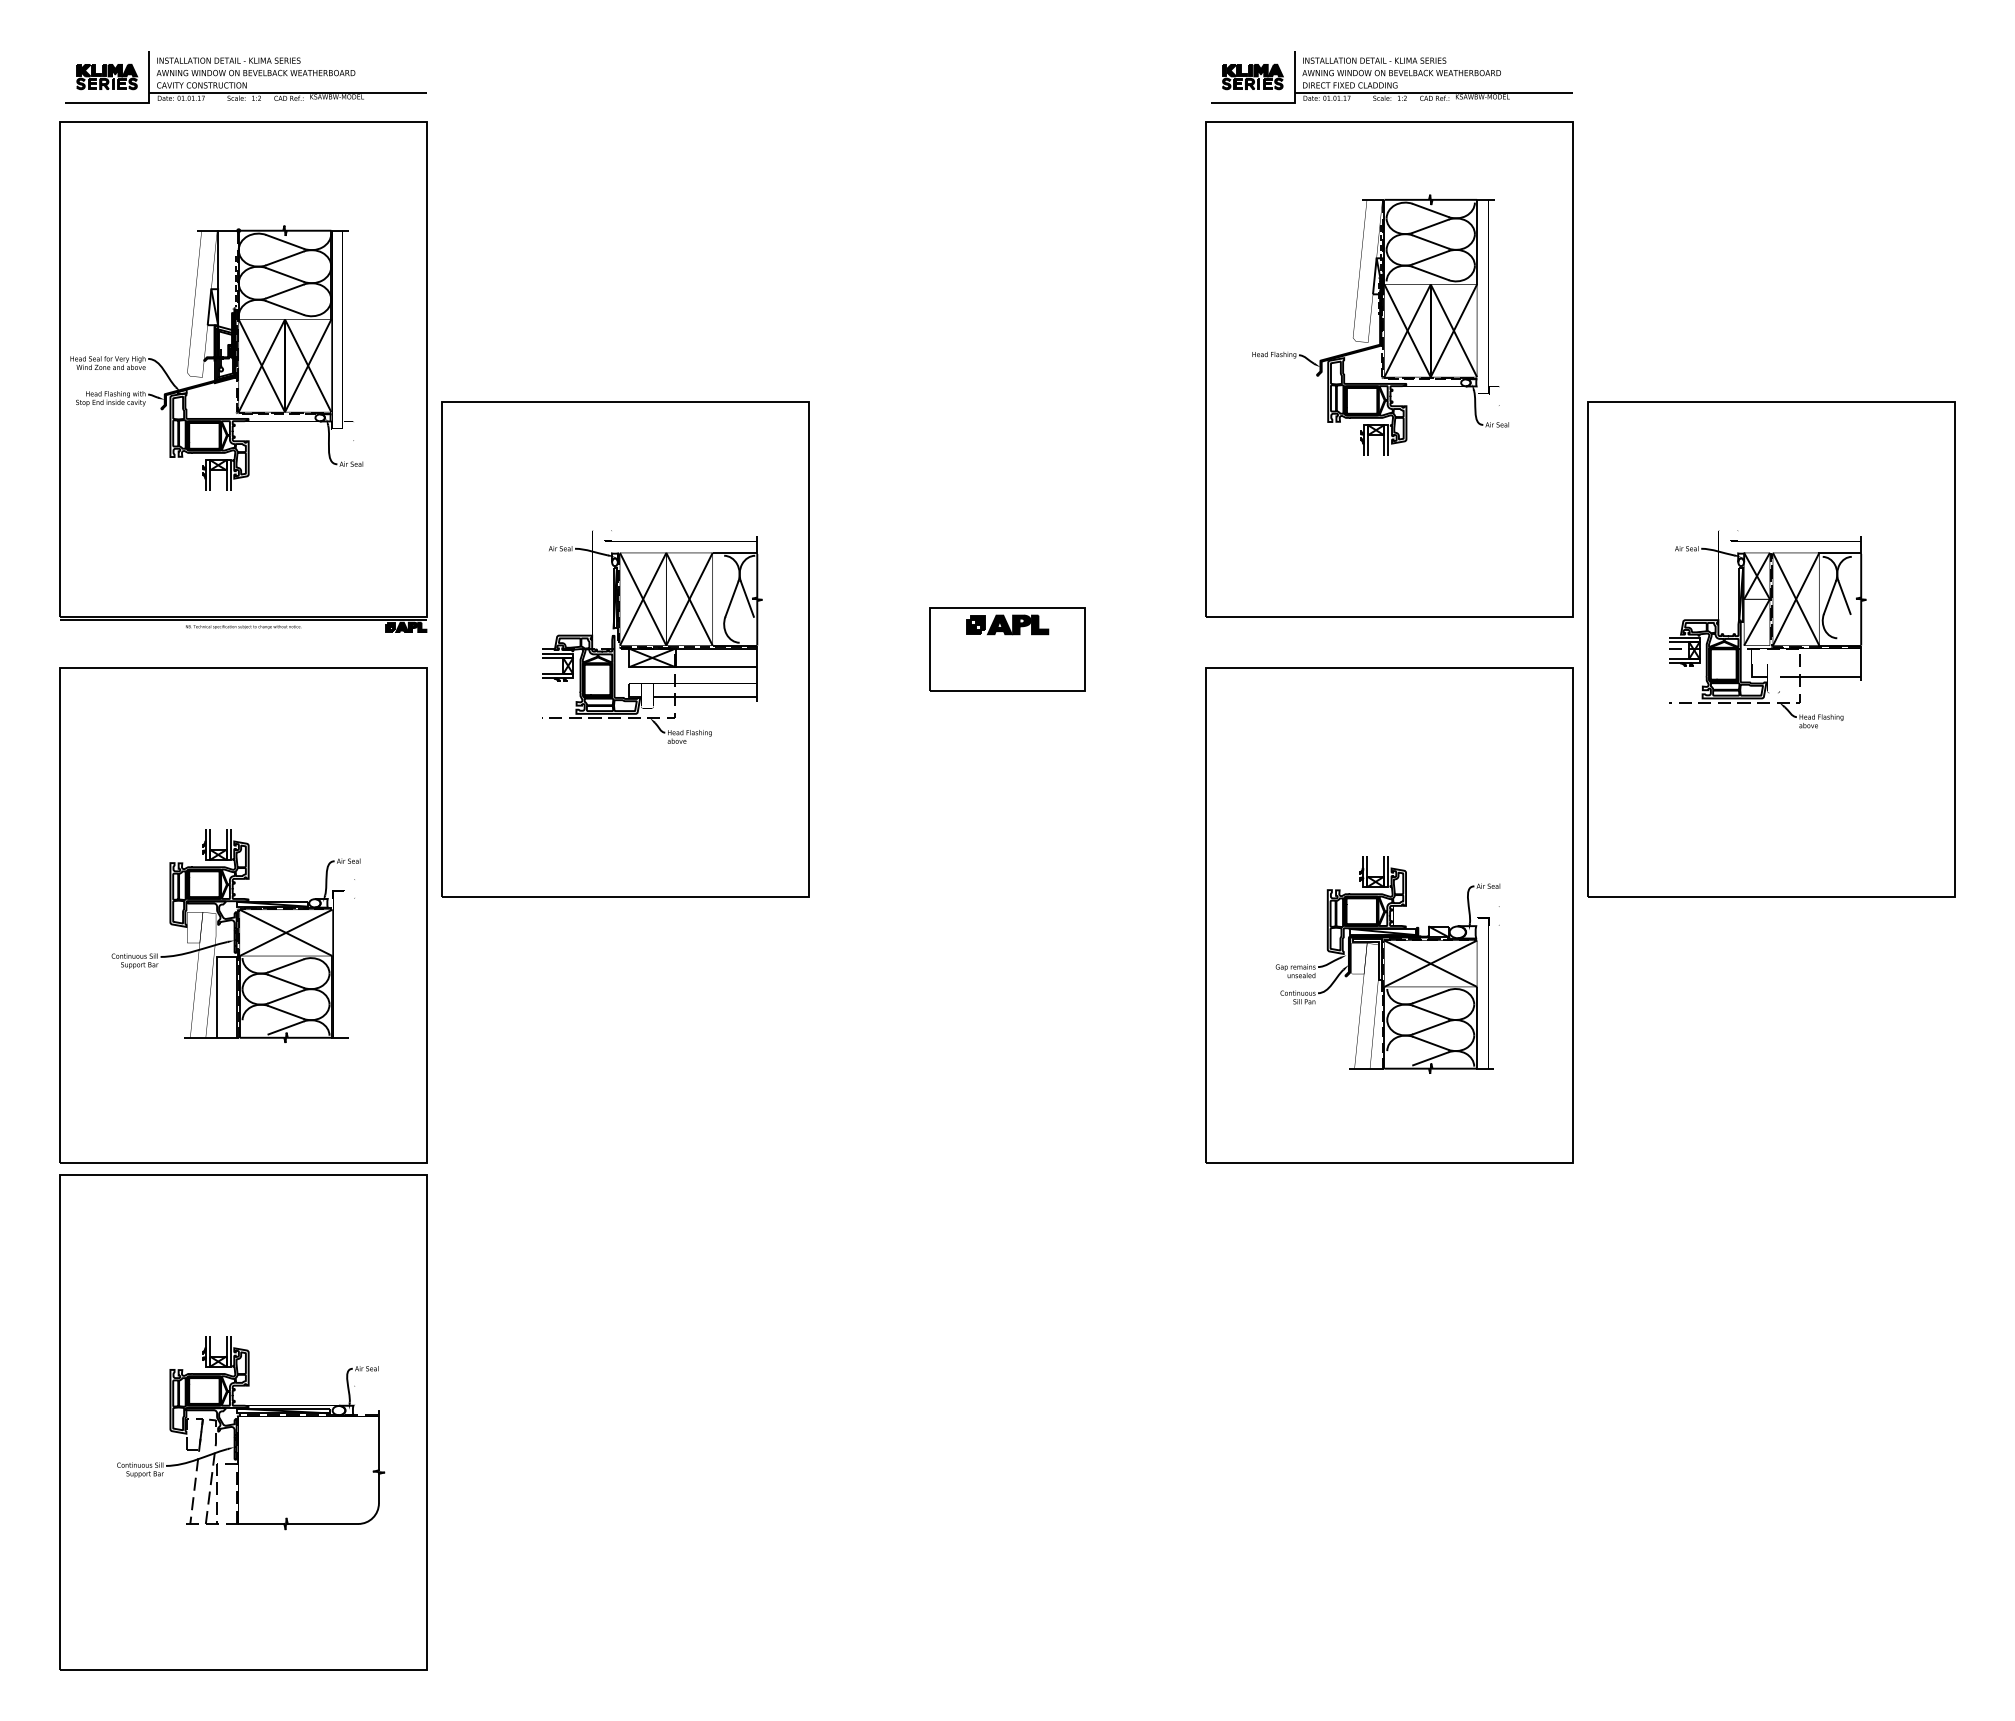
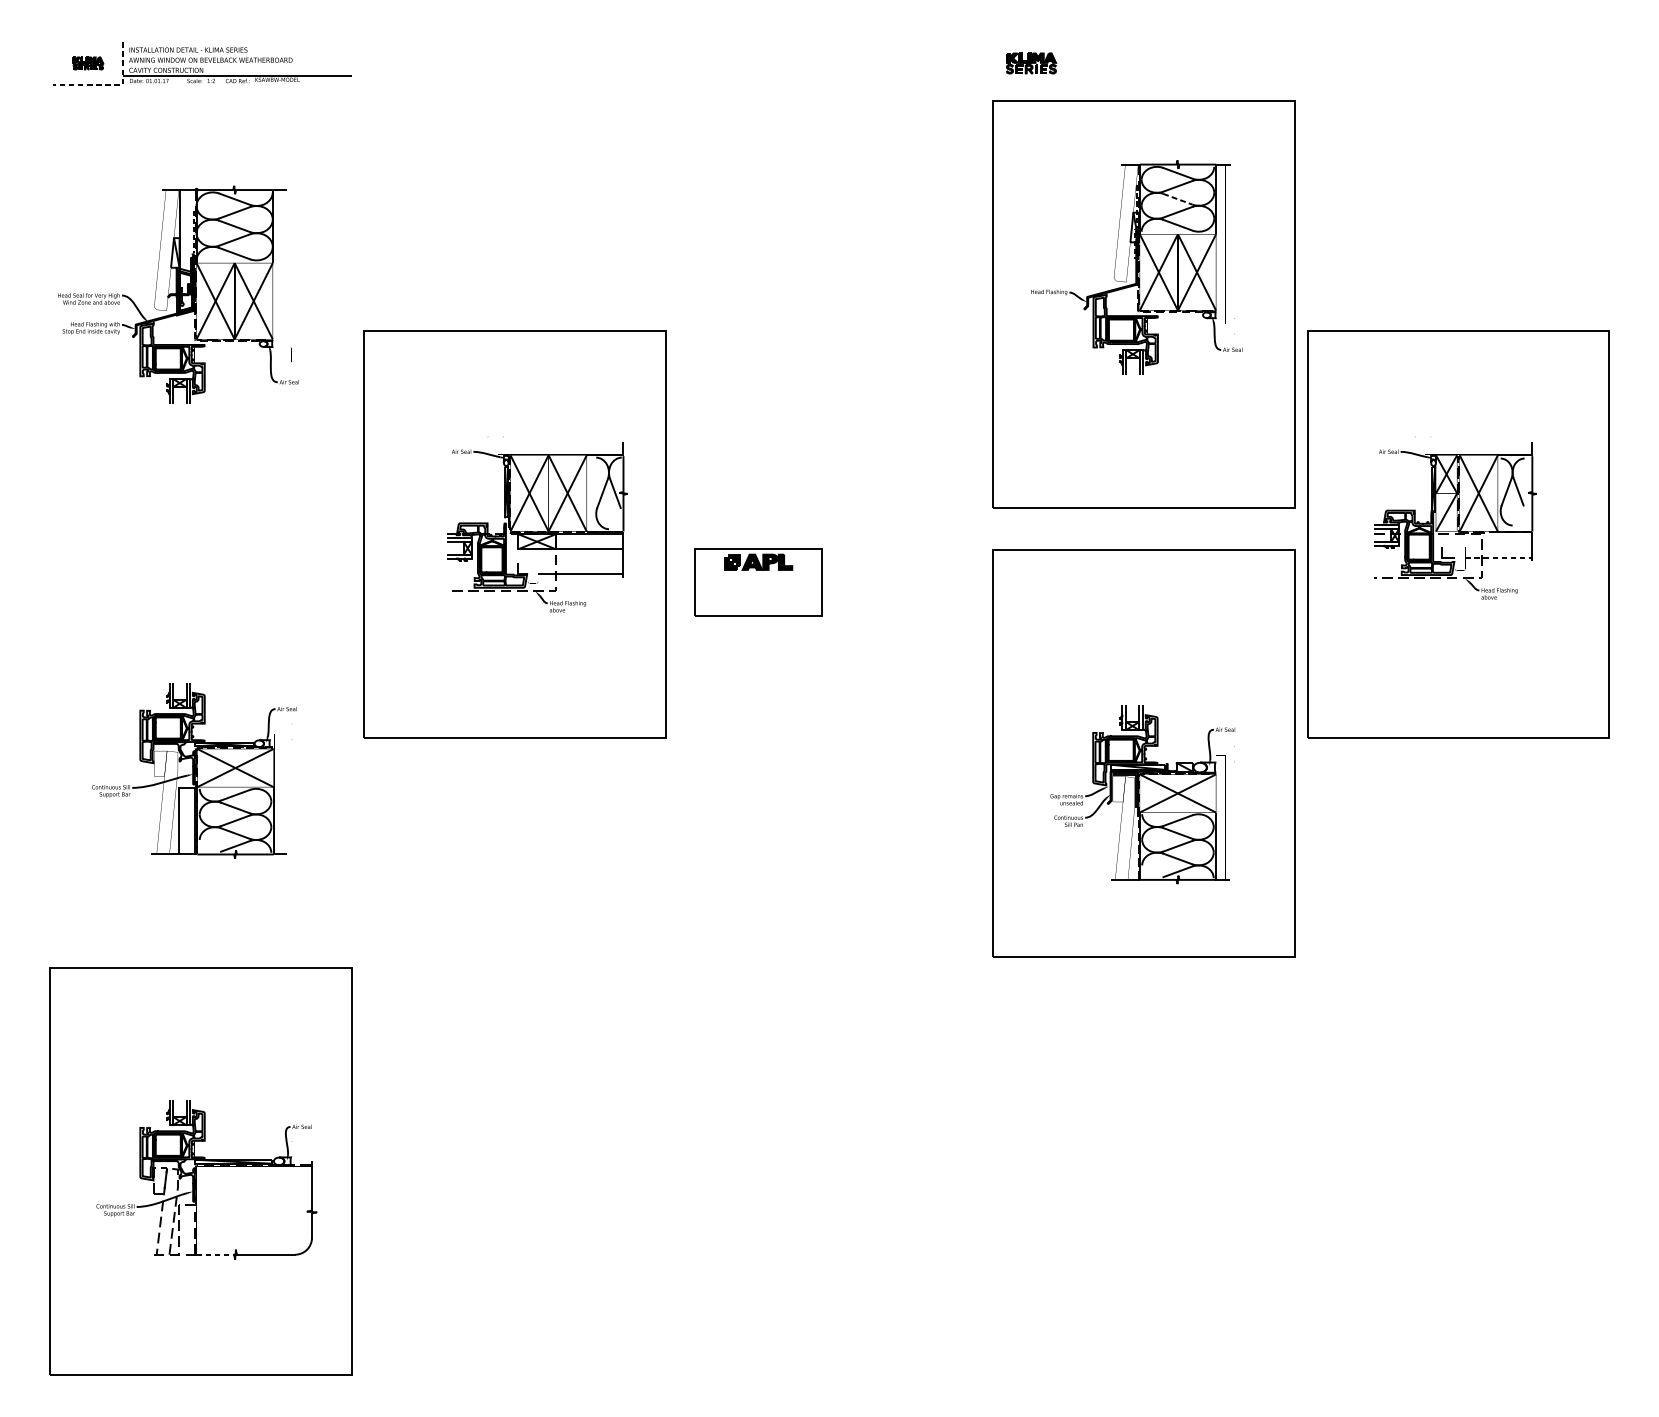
part: (107, 76) -> (88, 63), size x0.6
part: (1391, 77) -> (1145, 63), removed
line: (133, 102) -> (109, 84), solid -> dashed
line: (1431, 242) -> (1178, 199), solid -> dashed
part: (243, 376) -> (200, 310), removed
part: (1007, 649) -> (758, 582), moved
line: (1820, 677) -> (1498, 557), solid -> dashed
part: (243, 915) -> (200, 753), removed
line: (261, 1523) -> (215, 1254), solid -> dashed

